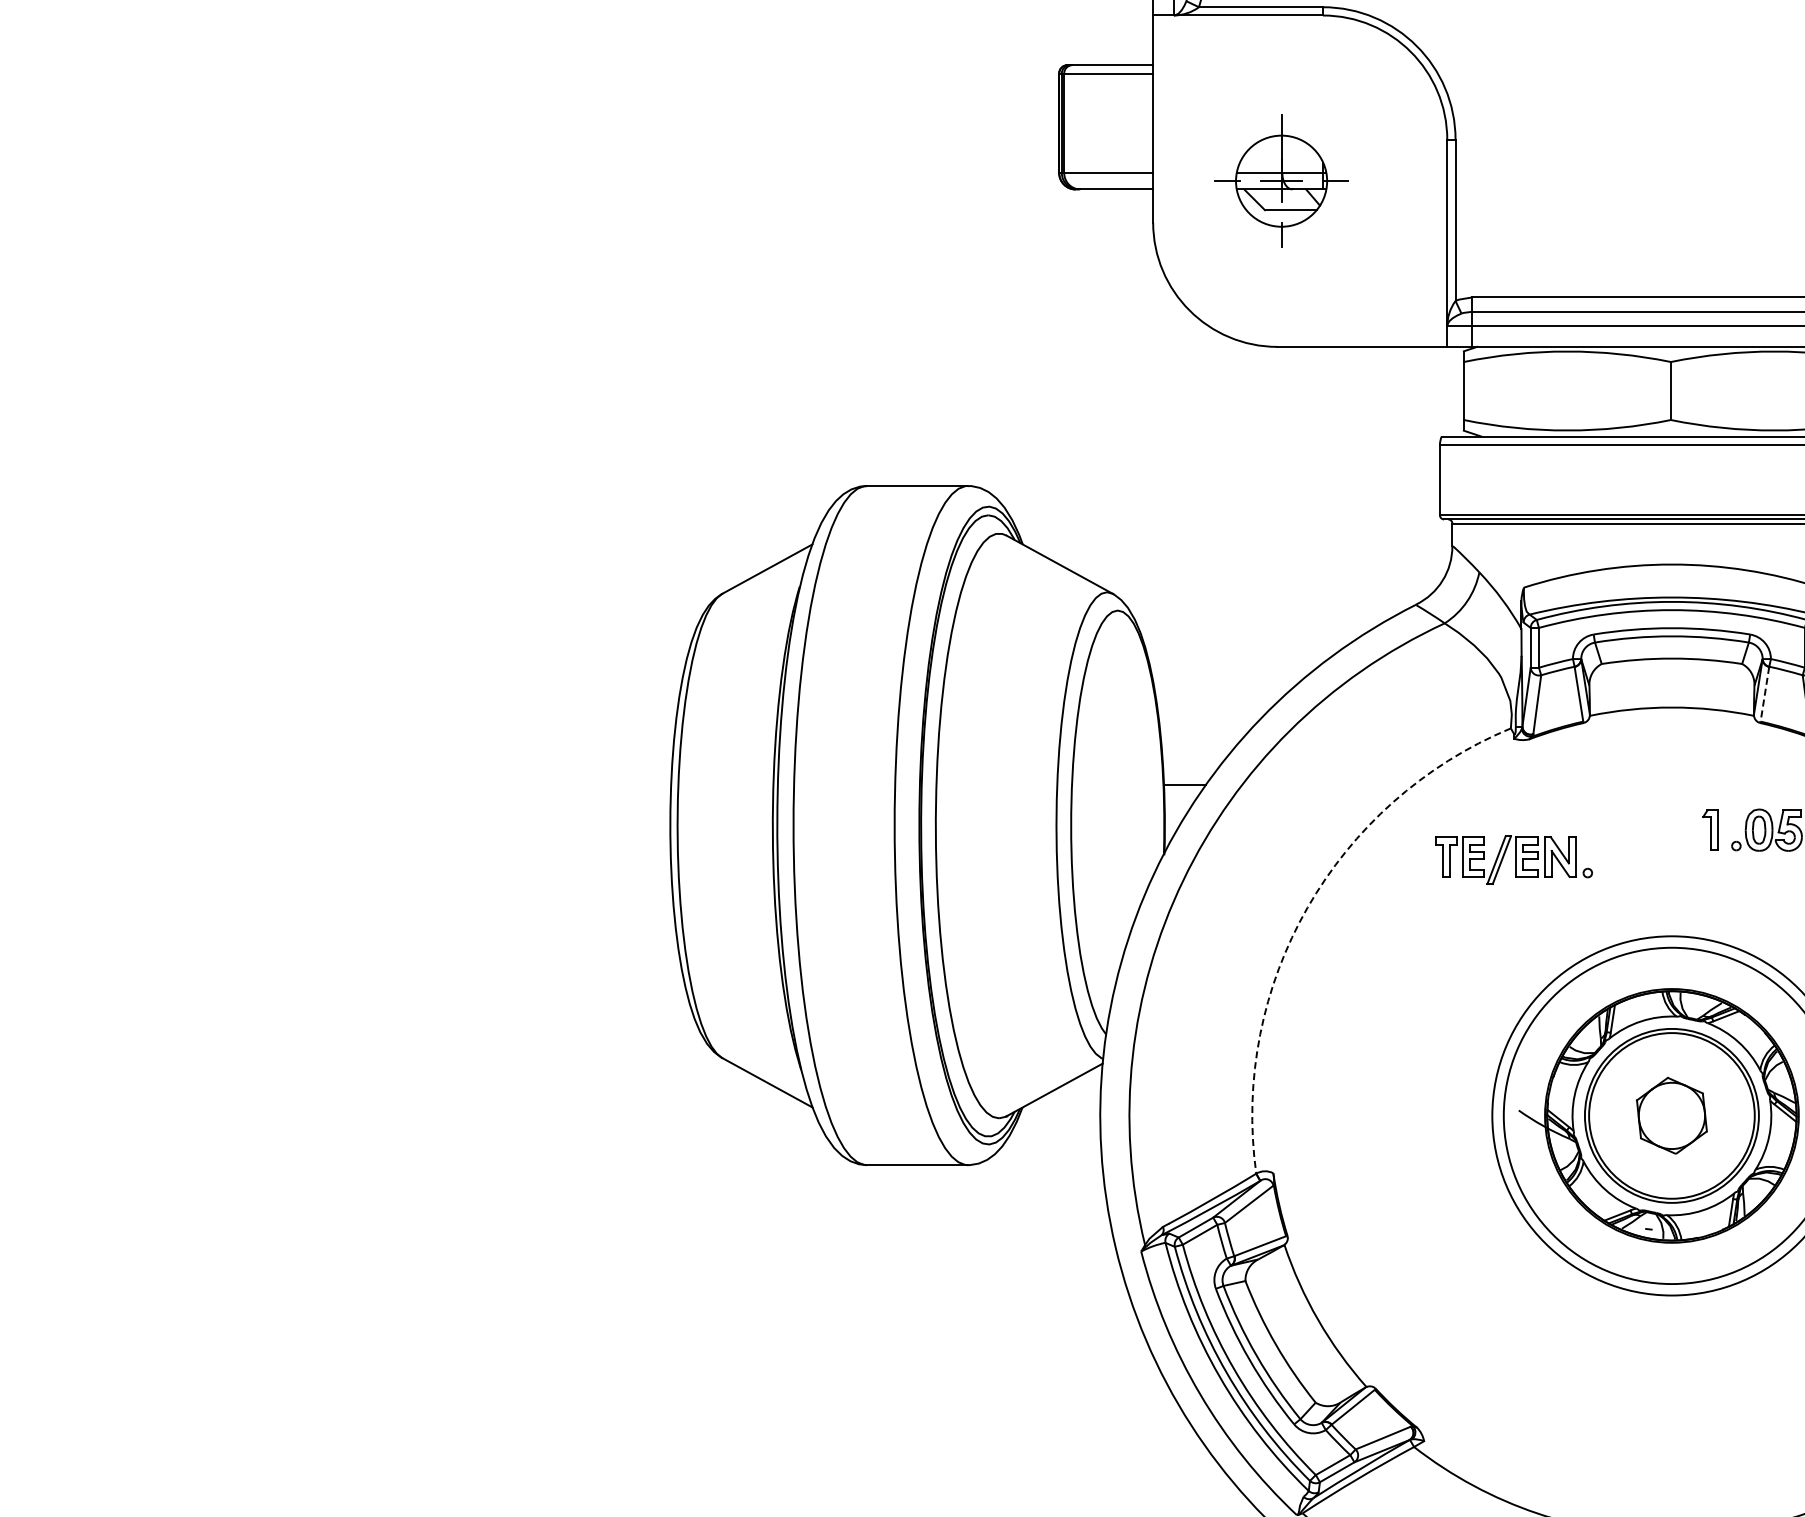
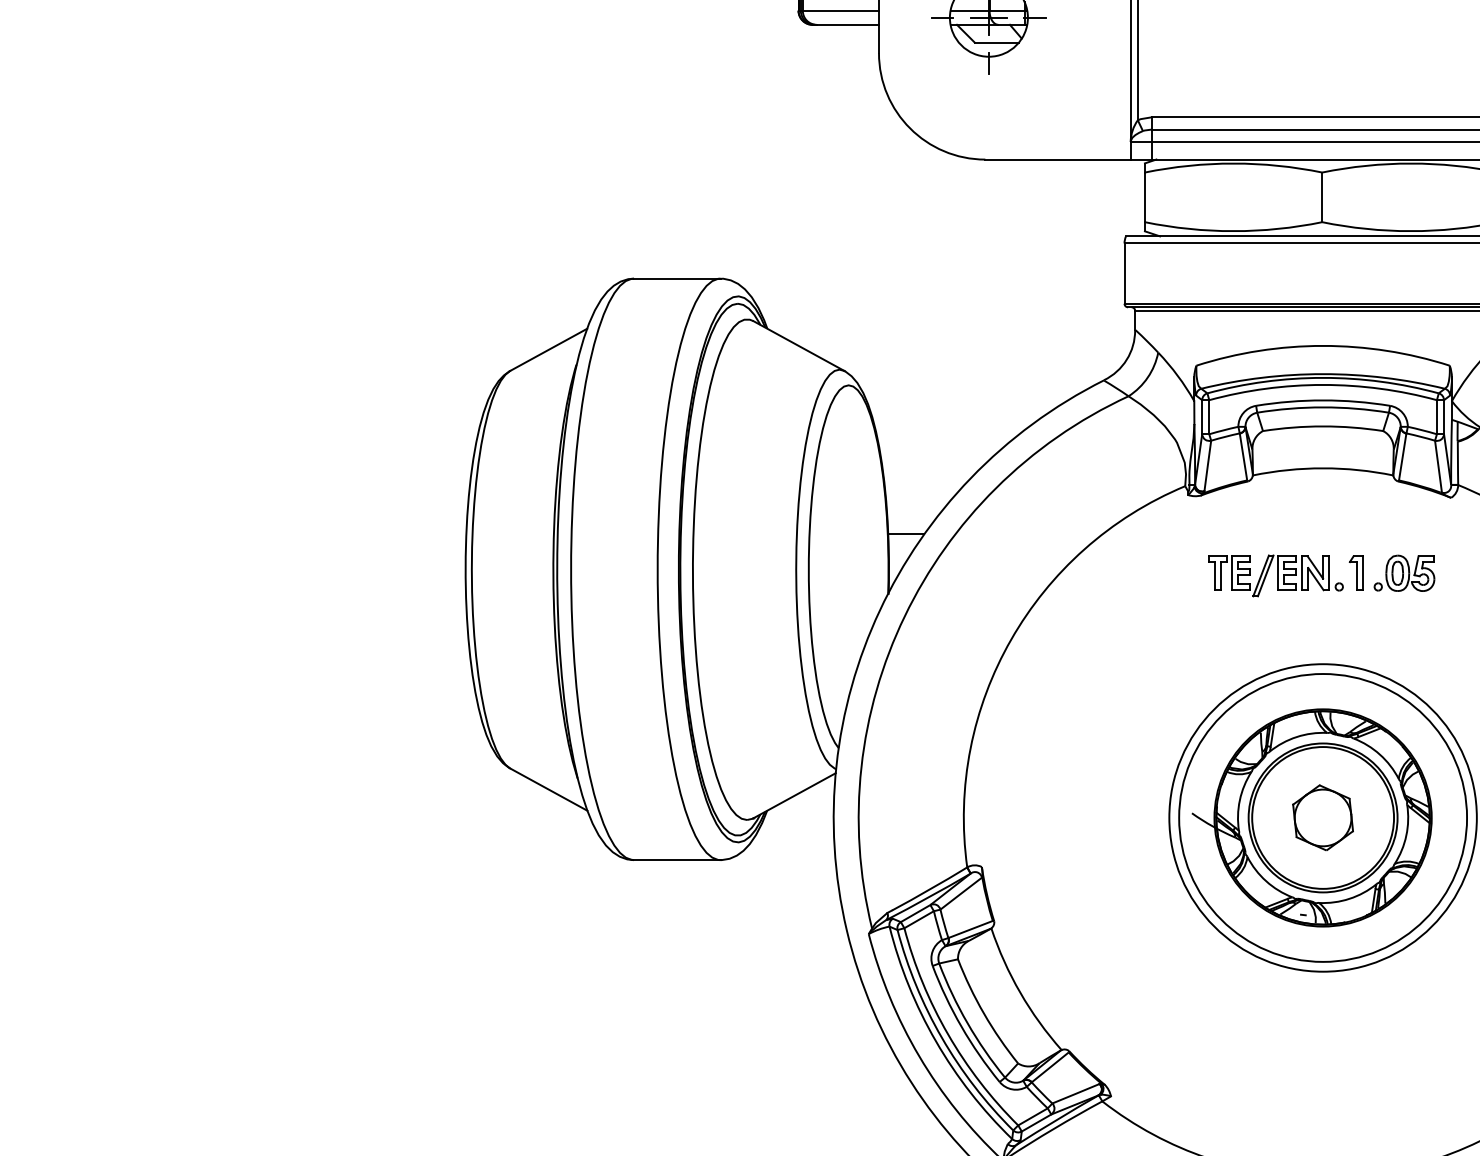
line: (1765, 692) -> (1403, 455), dashed -> solid
part: (1513, 859) -> (1275, 575), moved
arc: (1307, 907) -> (1011, 639), dashed -> solid

